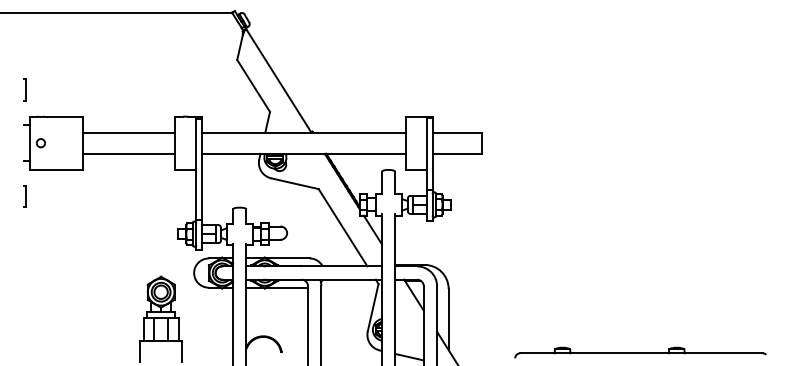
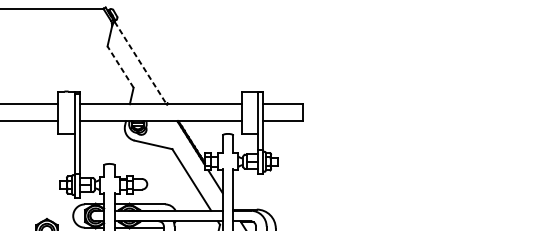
line: (279, 81) -> (141, 63), solid -> dashed
line: (253, 85) -> (120, 66), solid -> dashed

